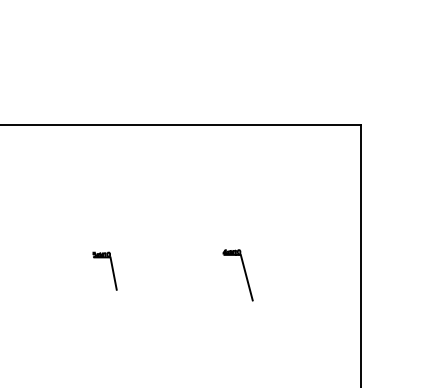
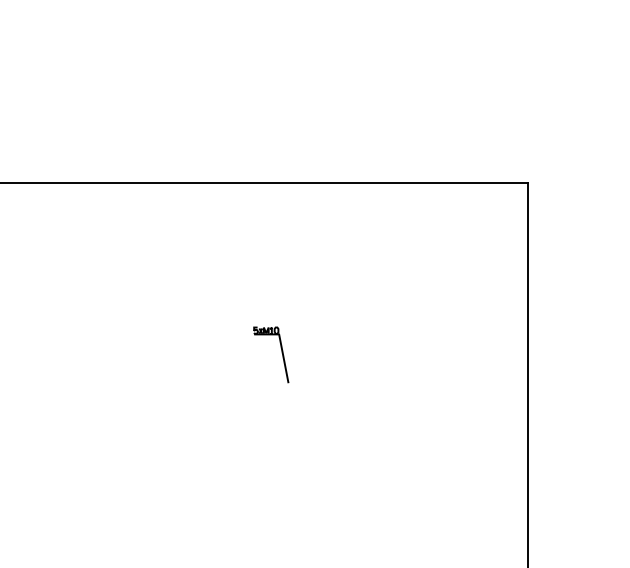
part: (111, 269) -> (280, 352), moved
part: (244, 273) -> (358, 400), removed

